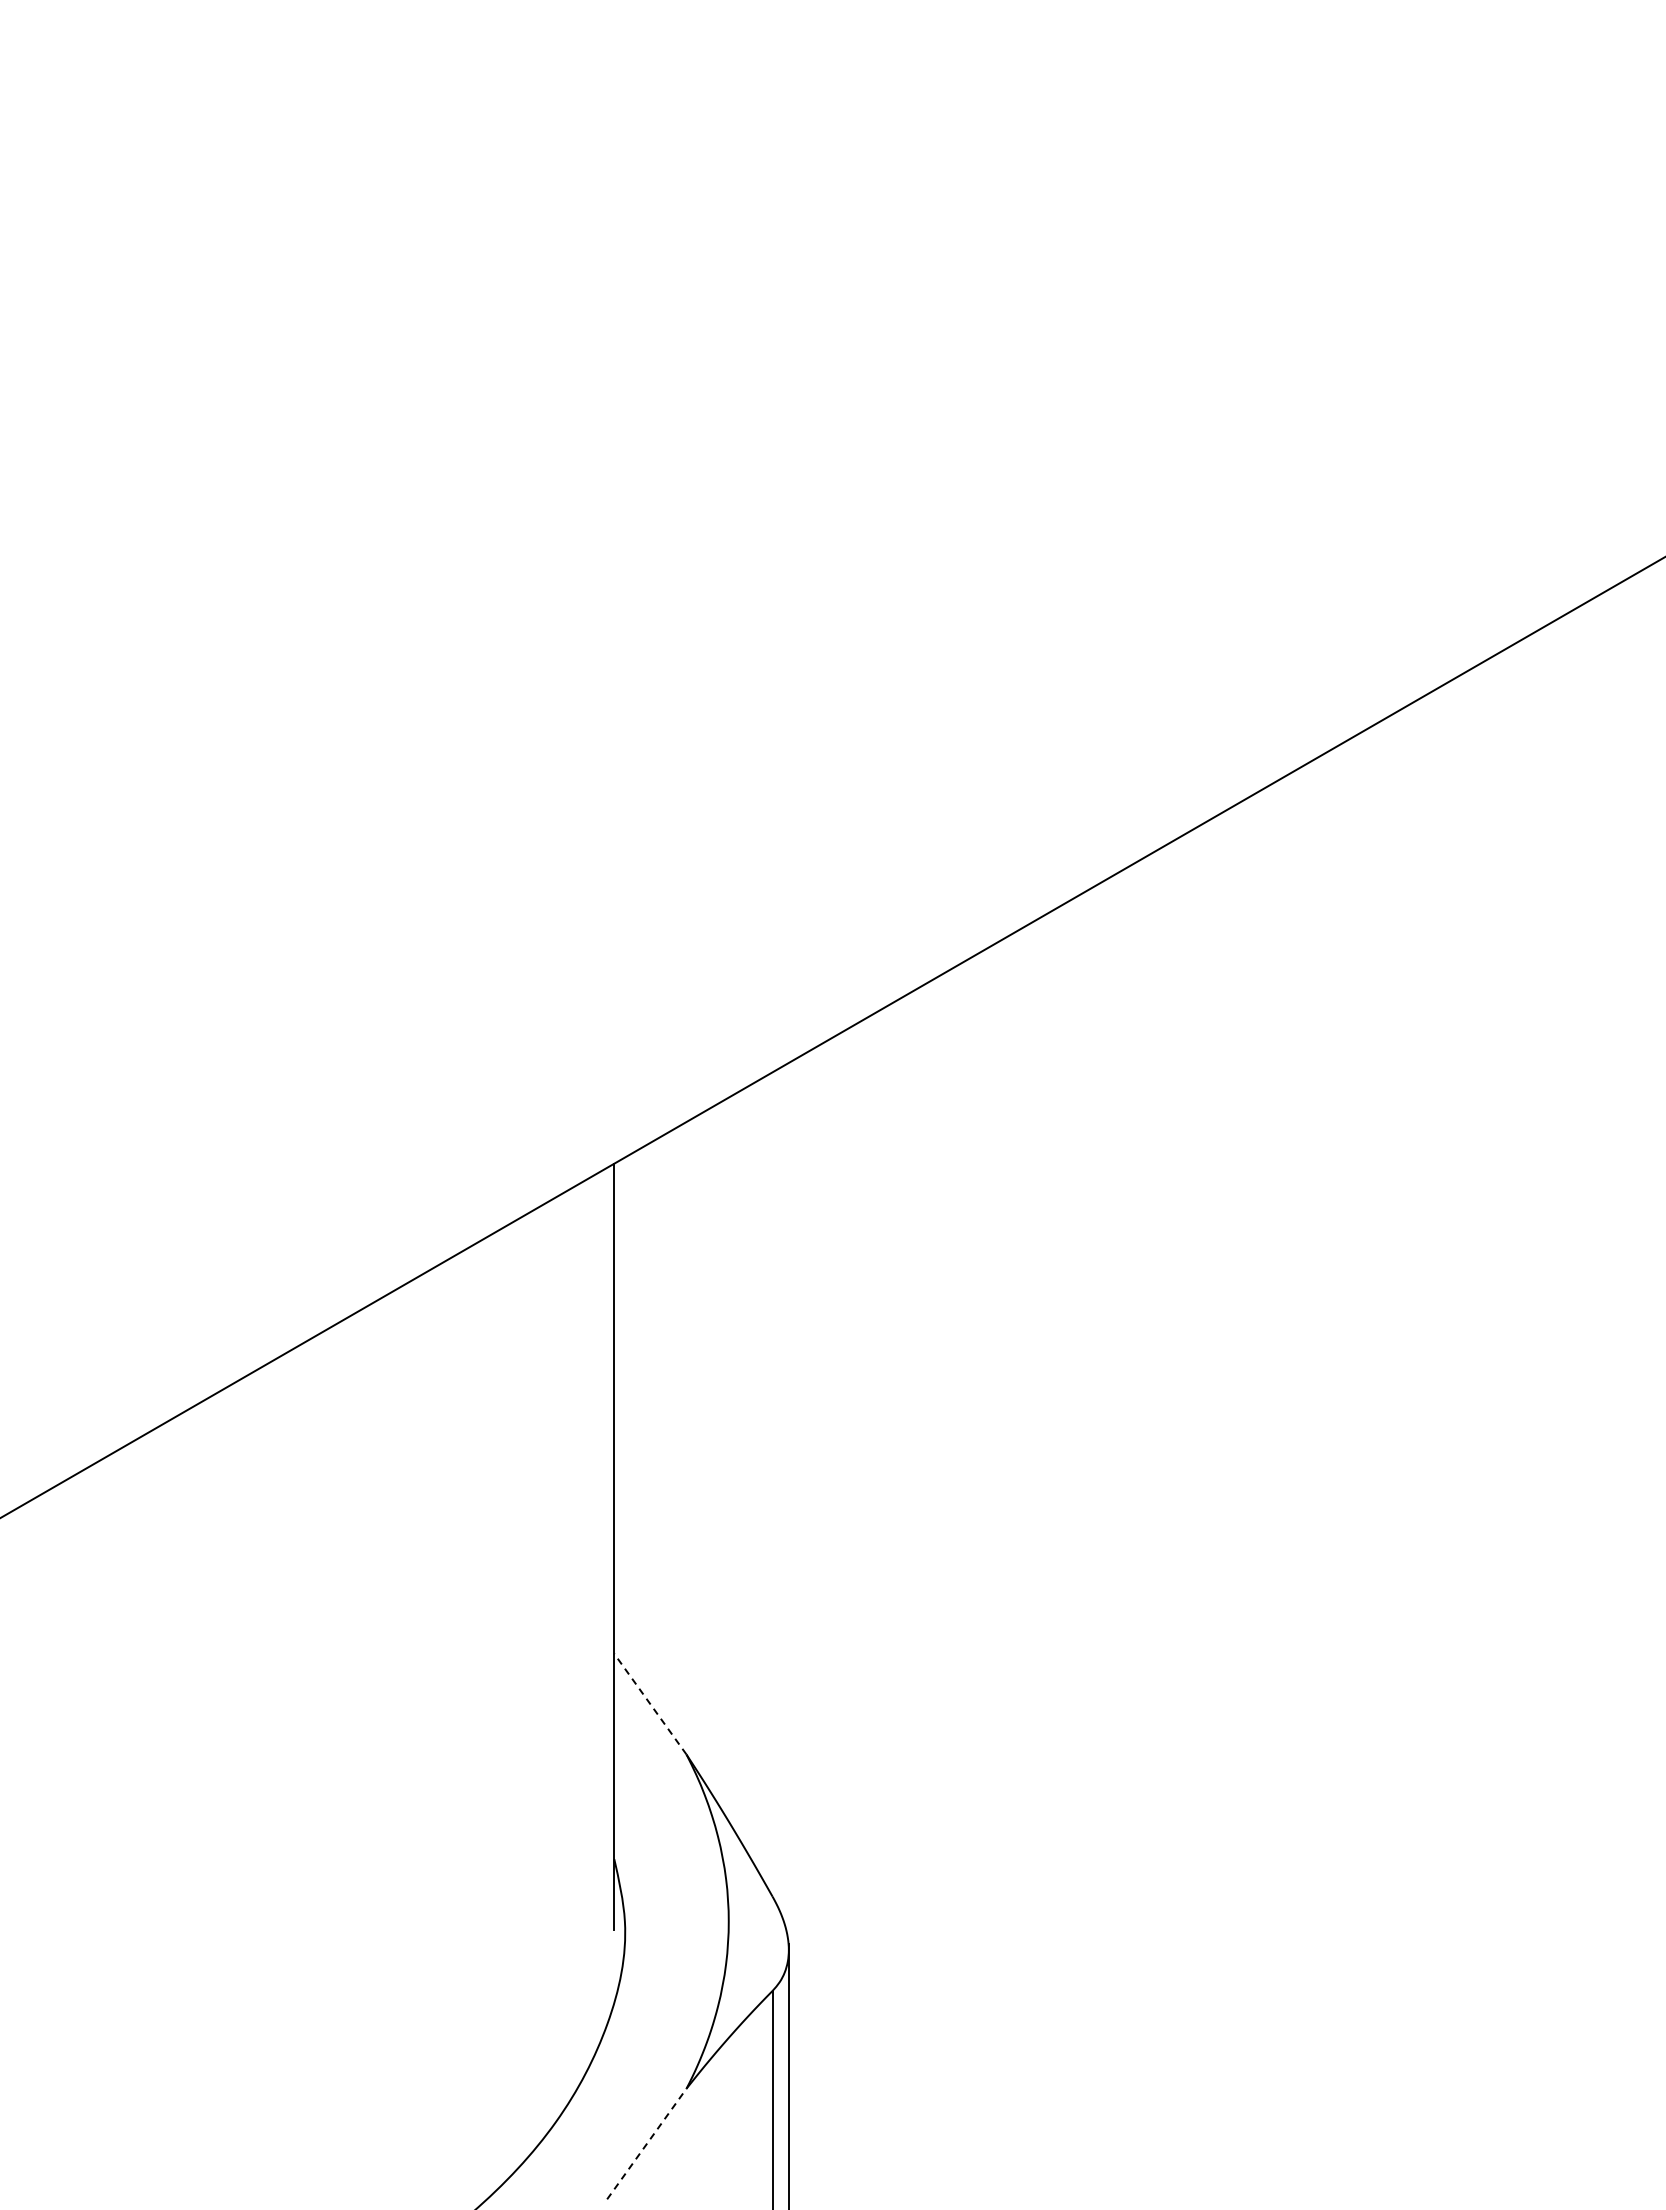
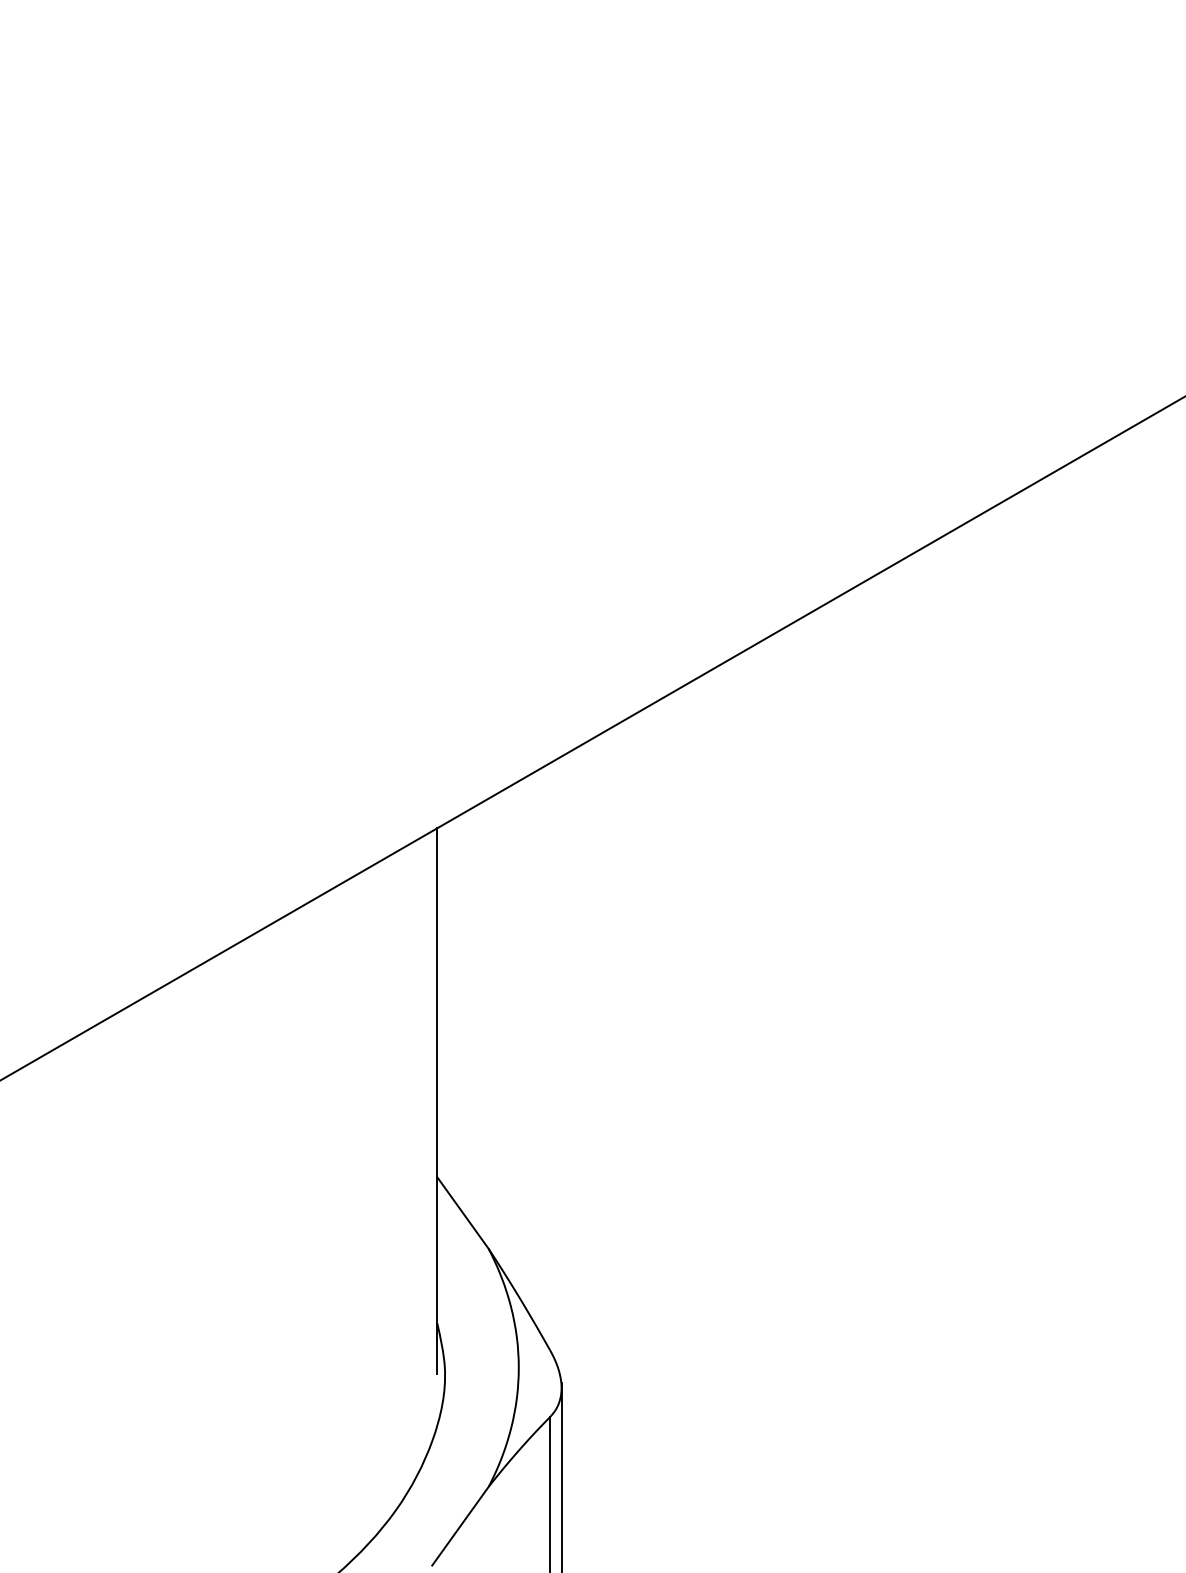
line: (650, 1704) -> (463, 1213), dashed -> solid
line: (647, 2143) -> (460, 1525), dashed -> solid

